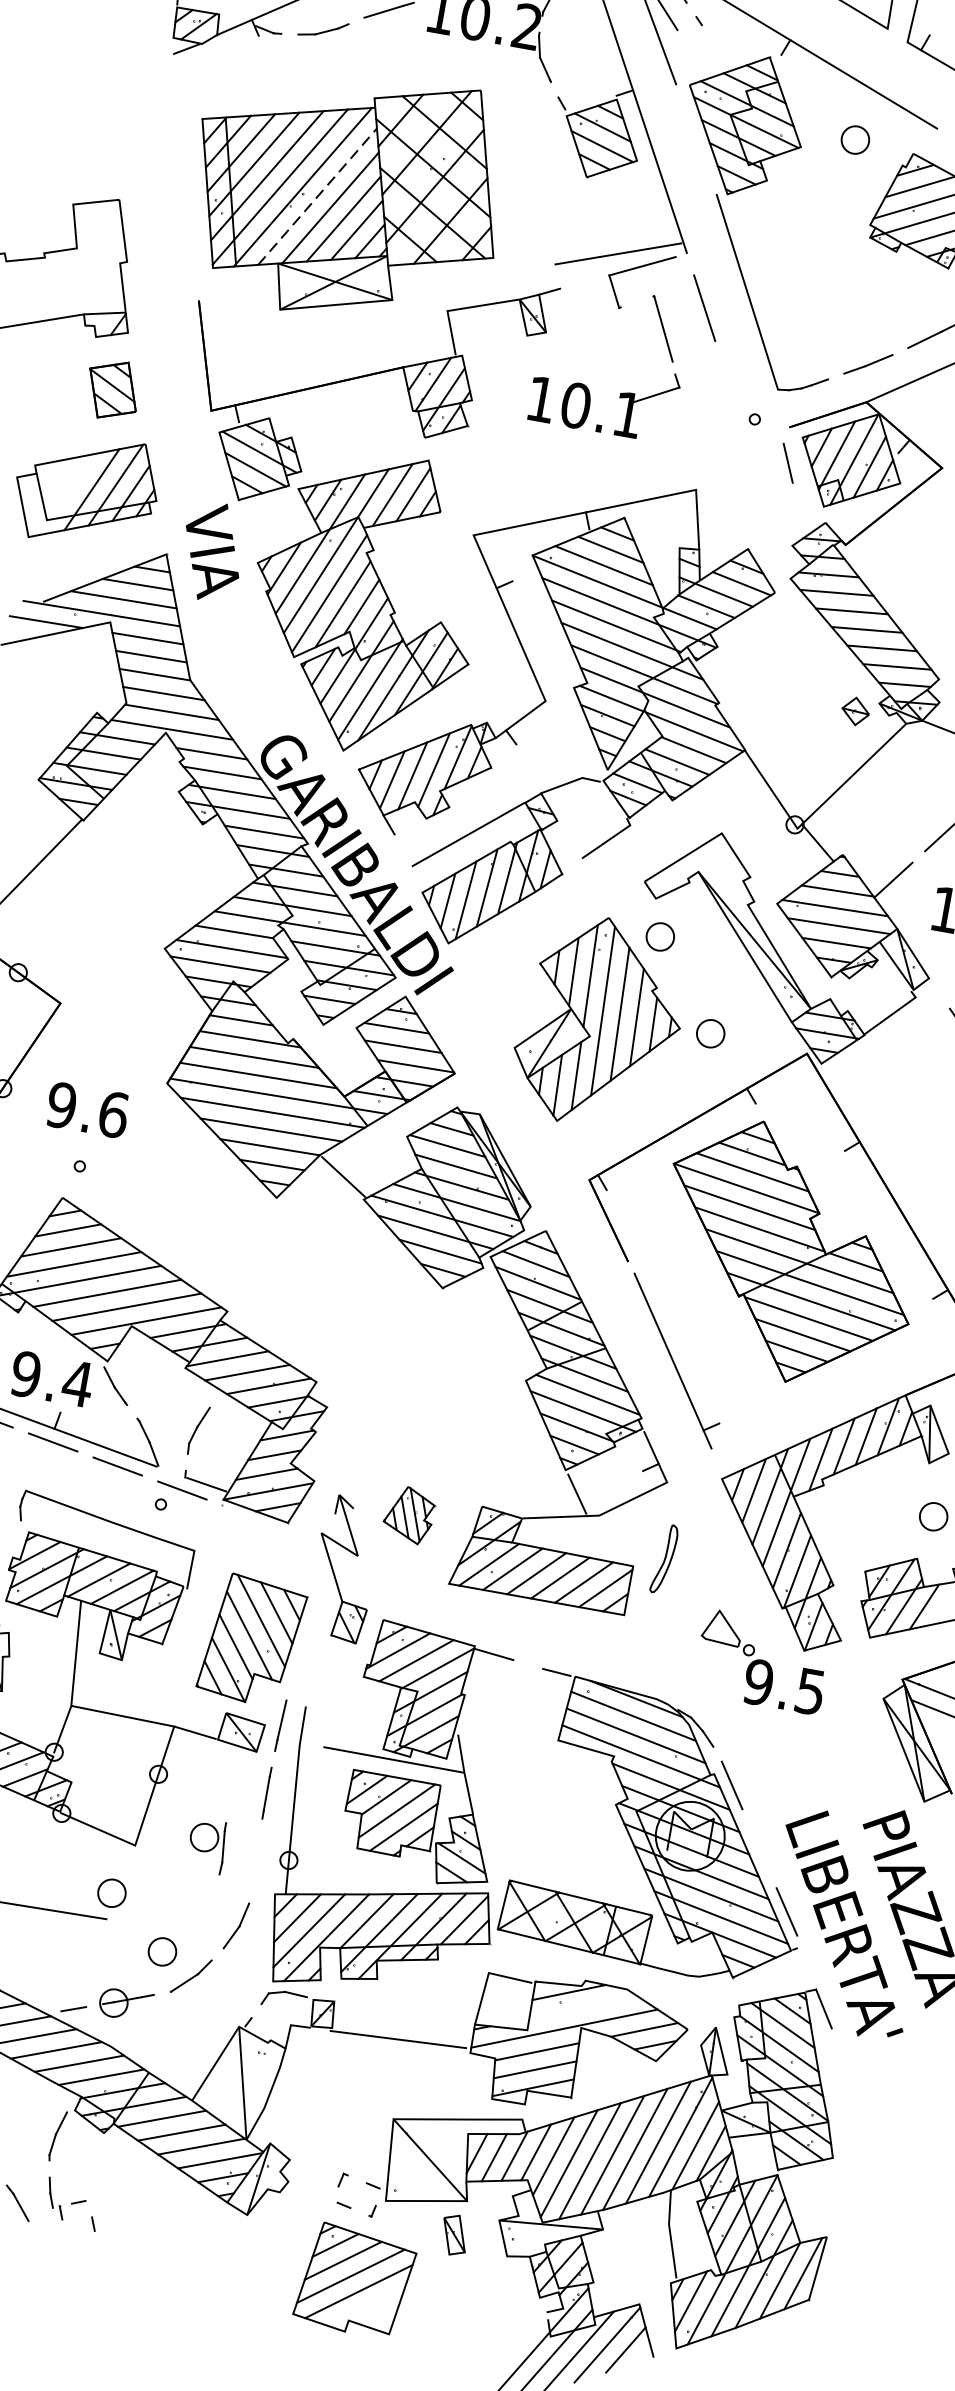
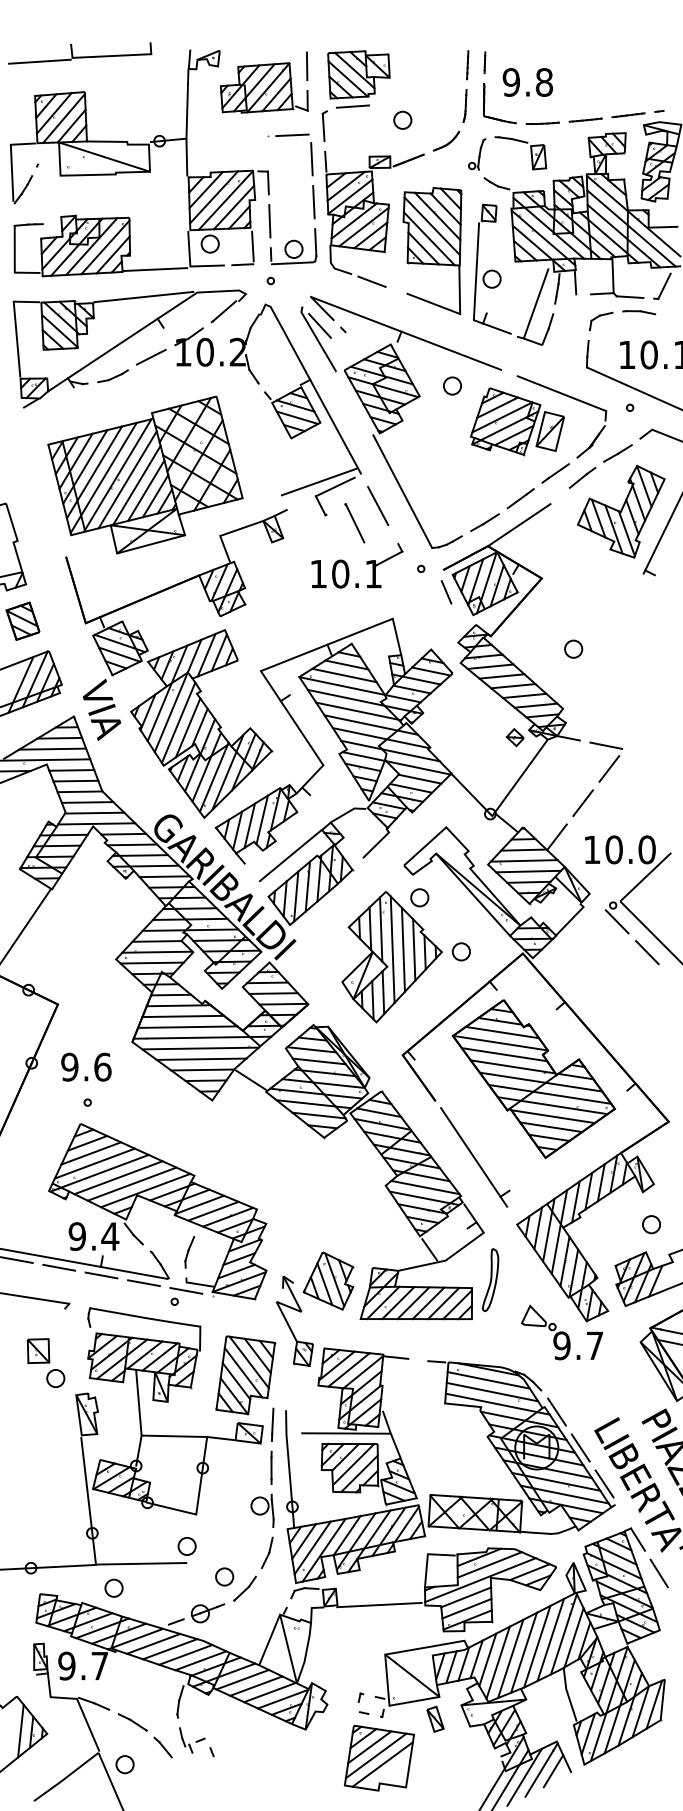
line: (317, 196) -> (127, 479), dashed -> solid
part: (590, 394) -> (348, 565), moved
part: (409, 1514) -> (328, 1280), size x1.67
part: (664, 1559) -> (490, 1280), size x1.43
text: (809, 1691) -> (594, 1345), 9.5 -> 9.7
part: (207, 1845) -> (262, 1510), moved
line: (759, 1847) -> (580, 1447), added
line: (583, 2006) -> (489, 1564), added
line: (846, 2068) -> (658, 1573), added

